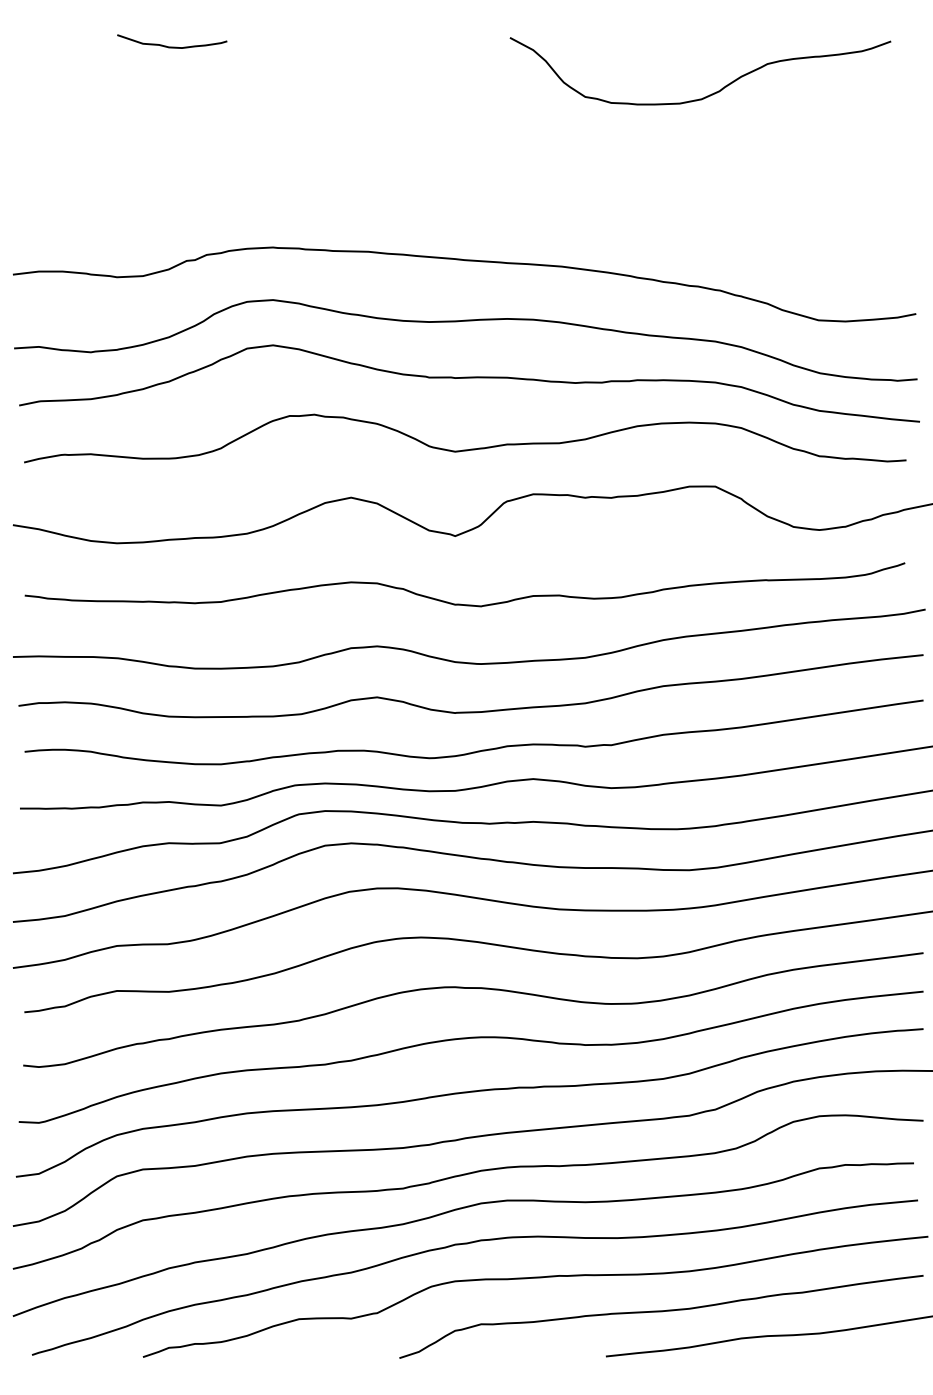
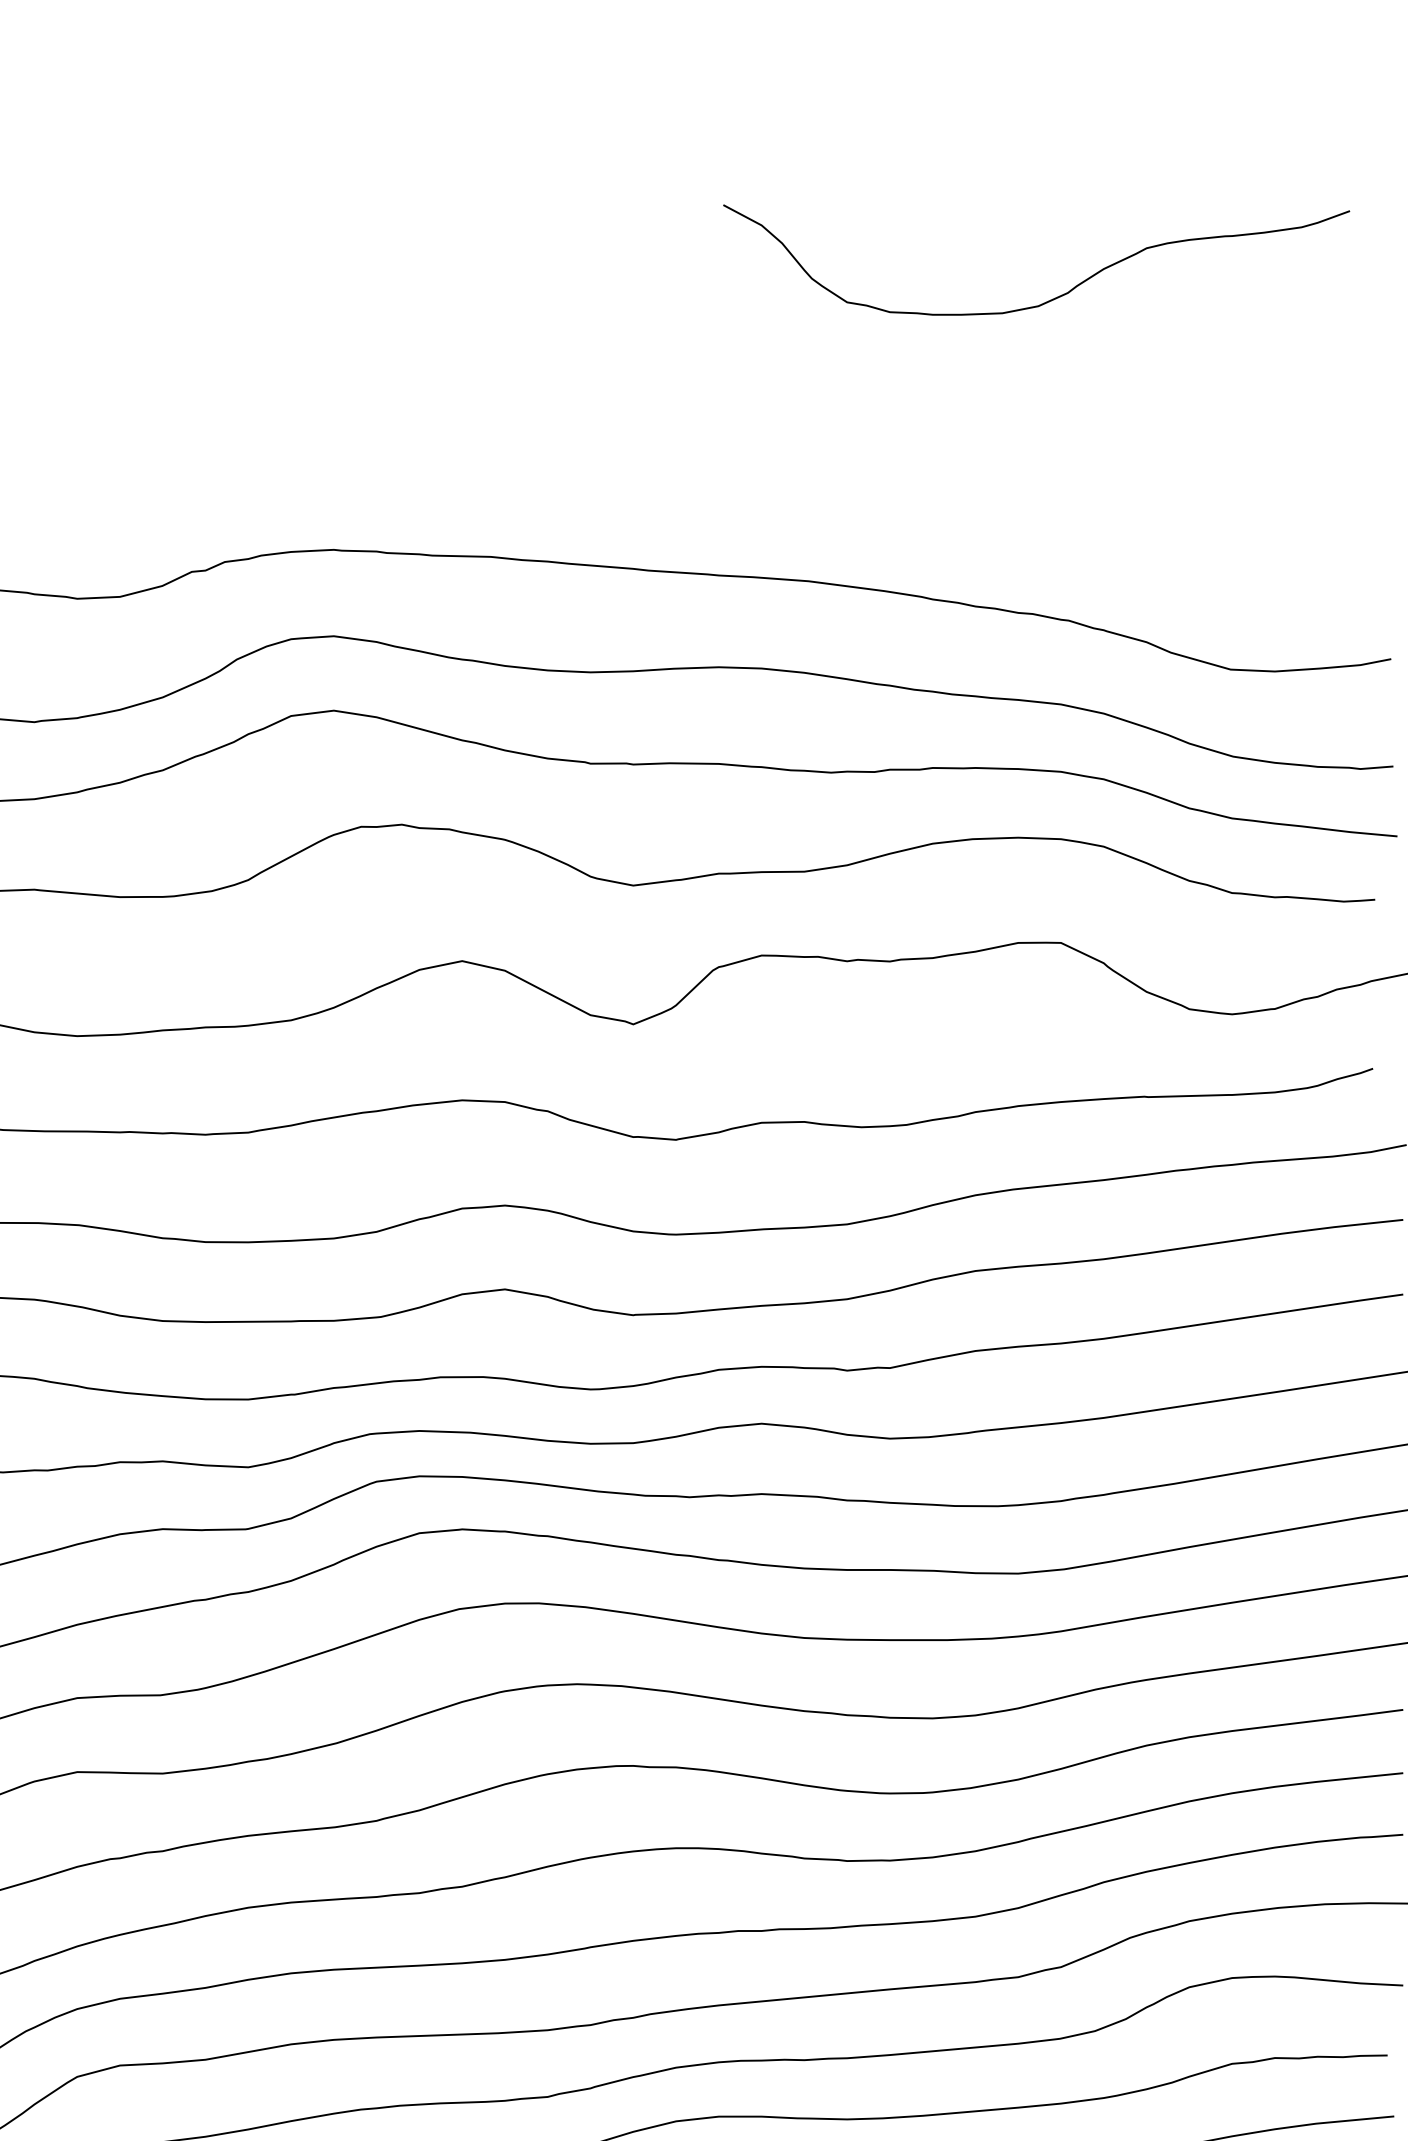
curve: (172, 46) -> (168, 219), removed

